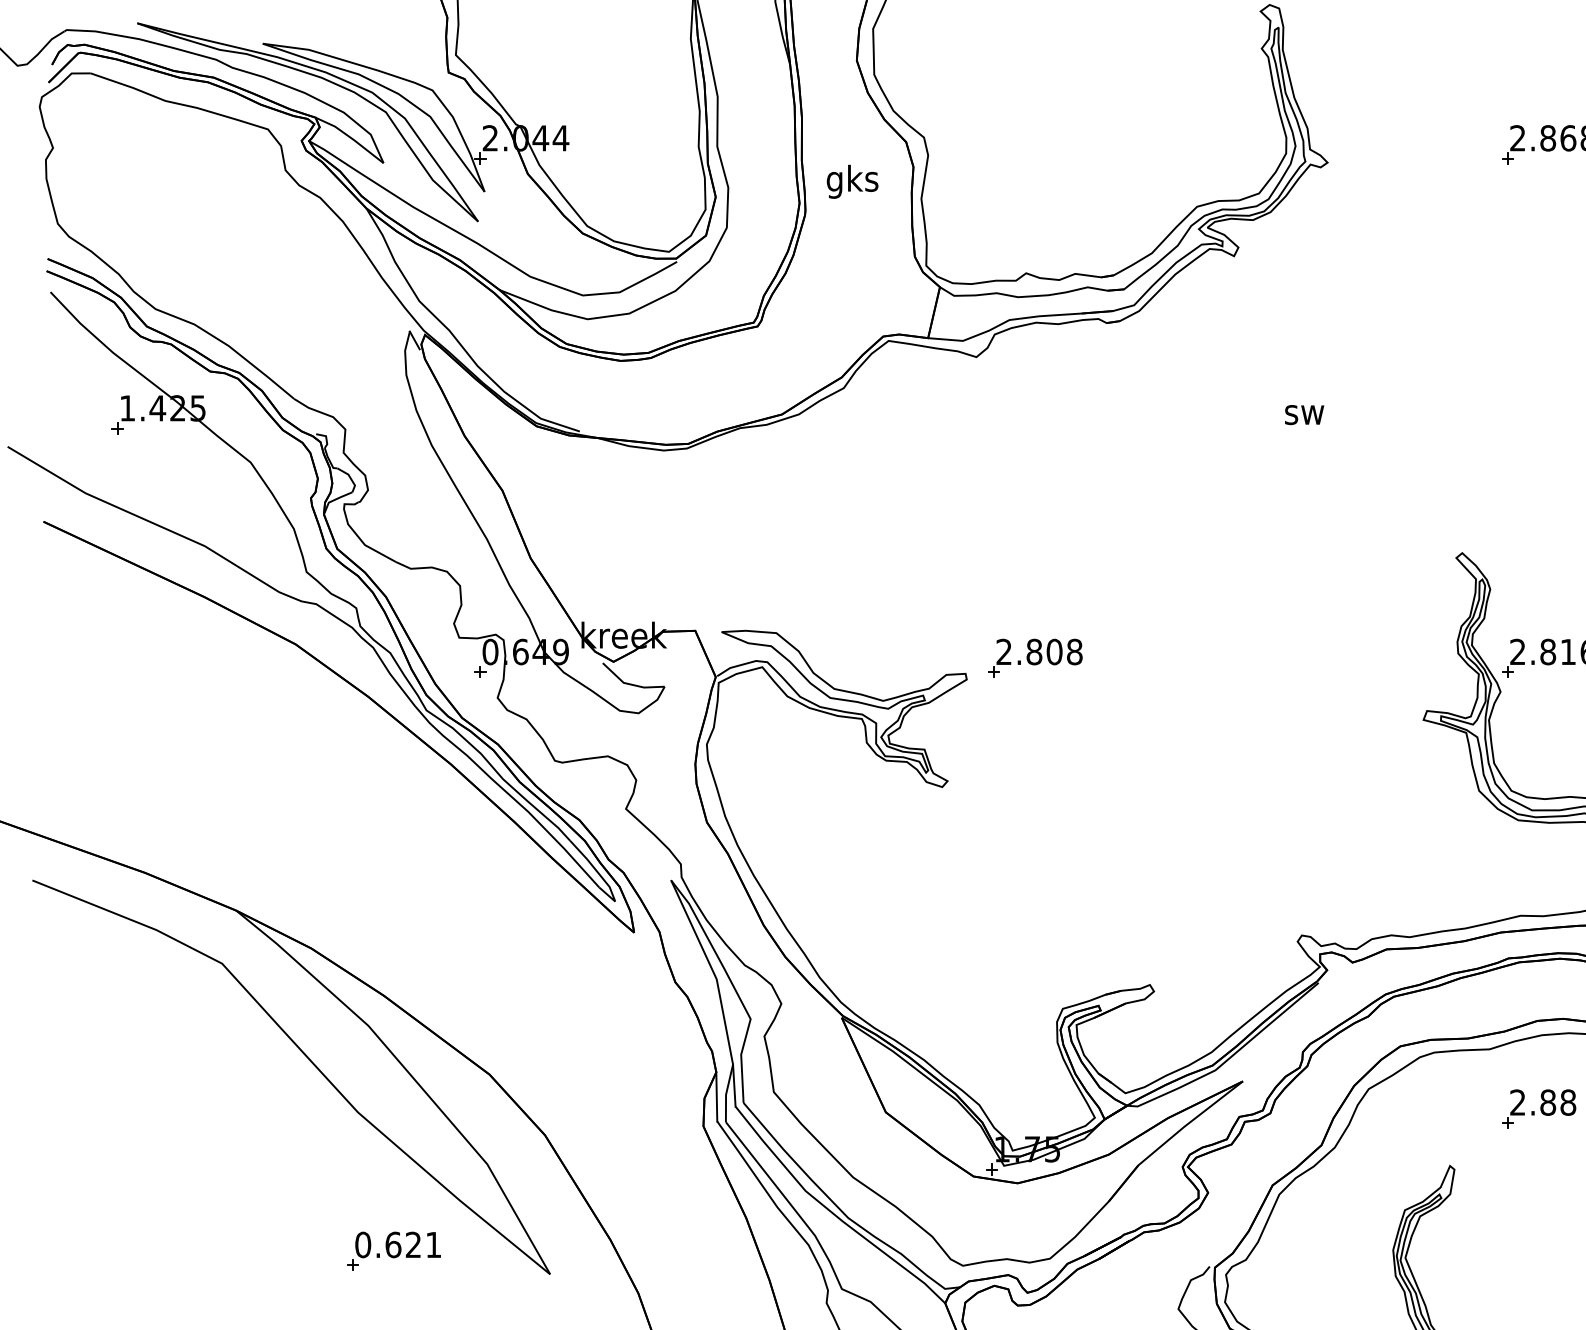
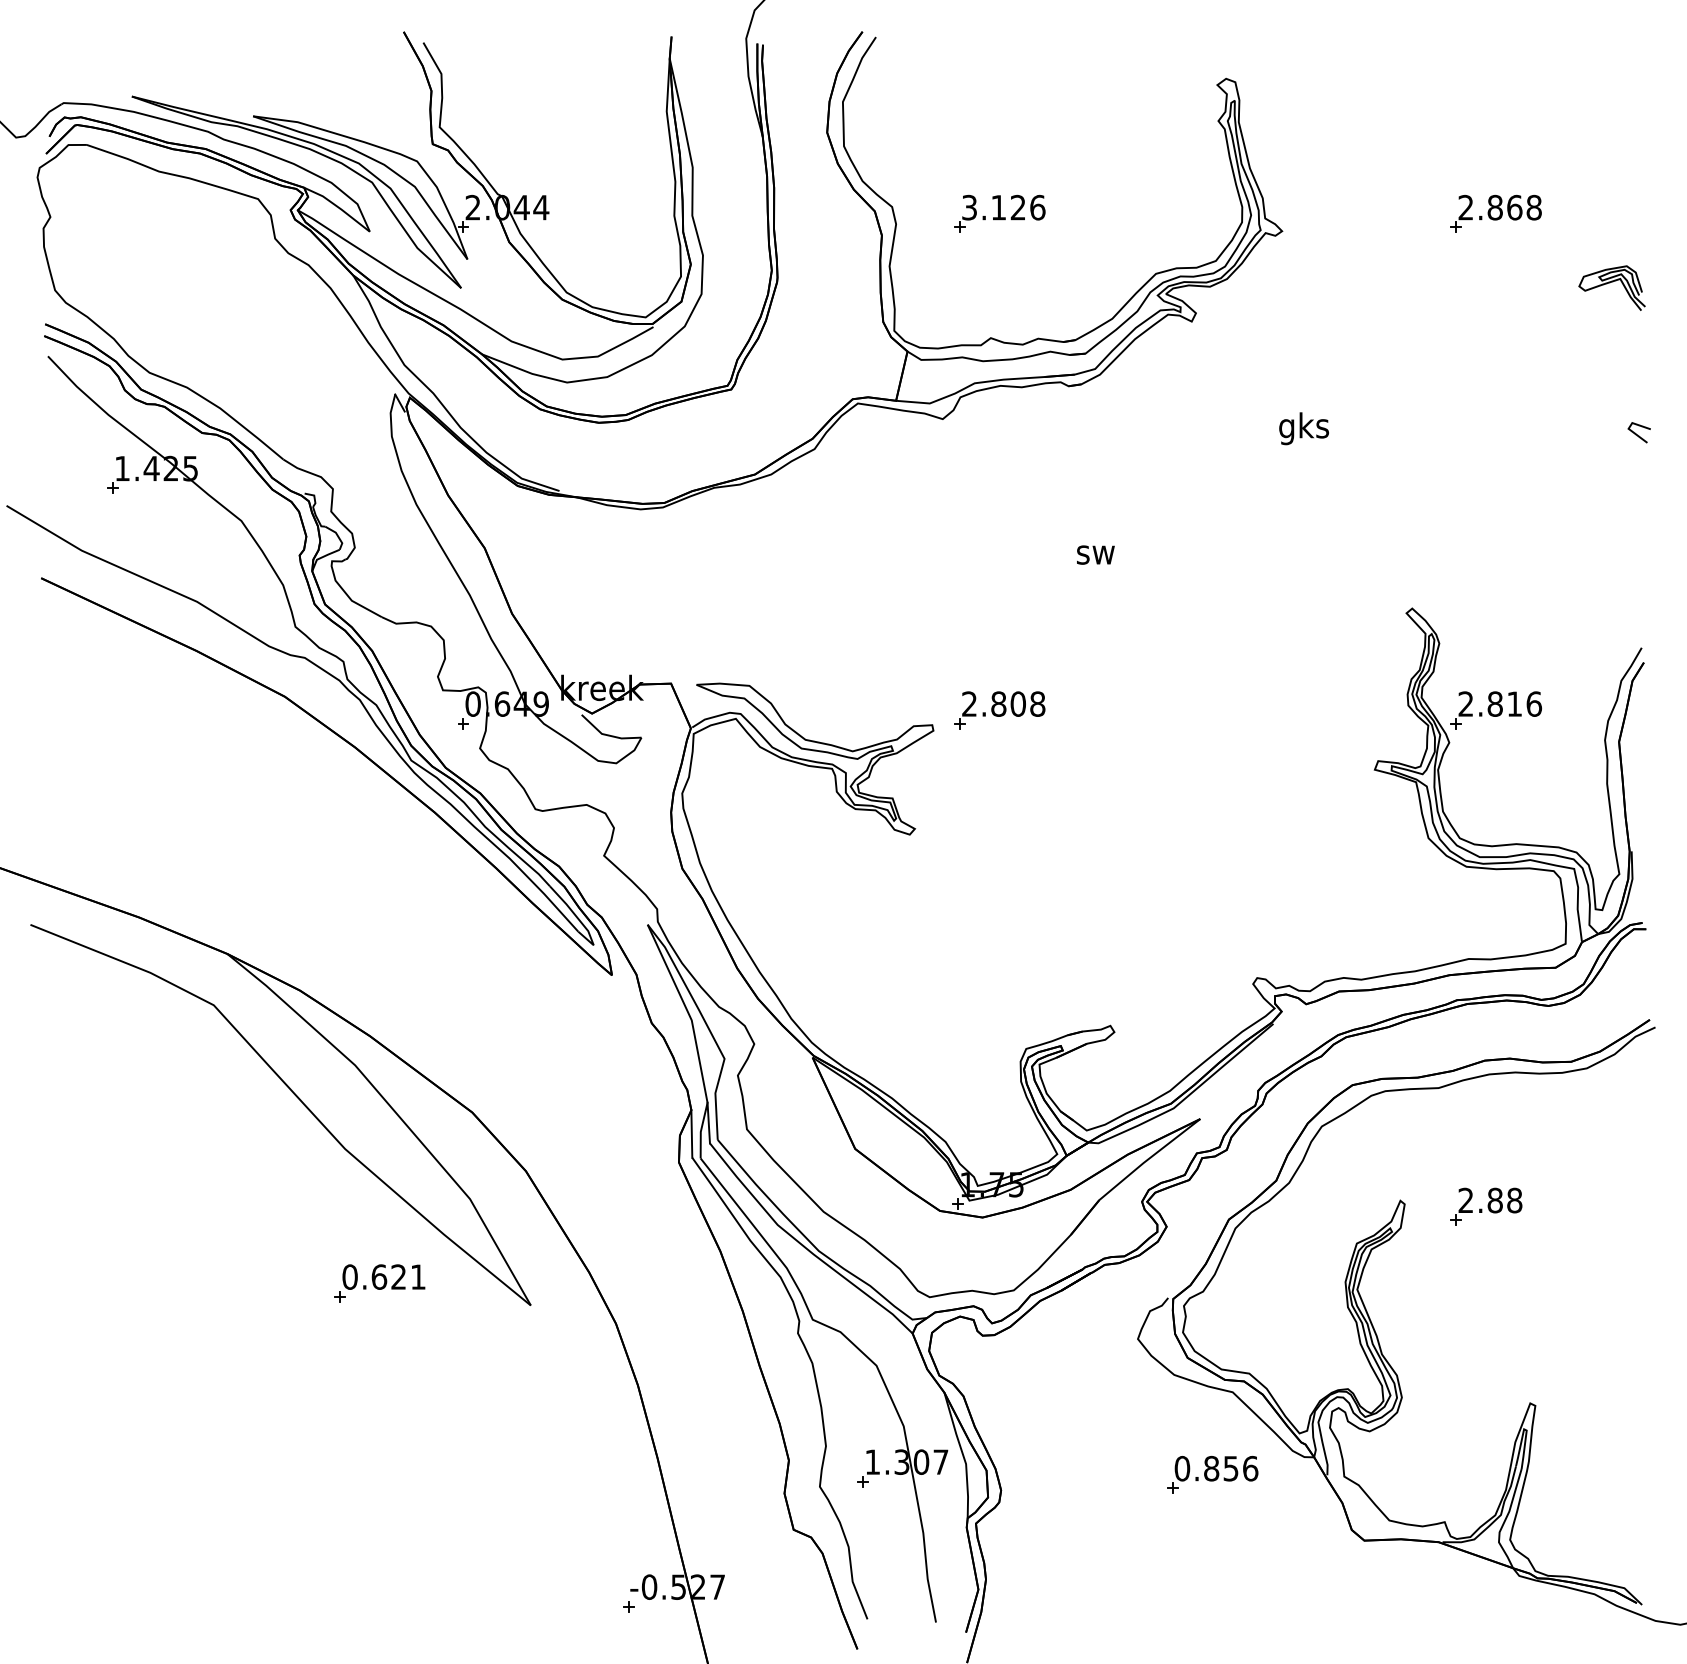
part: (1035, 144) -> (999, 213), added
text: (851, 181) -> (1303, 428), moved
text: (1304, 414) -> (1095, 554), moved
part: (1539, 1108) -> (1486, 1206), moved

